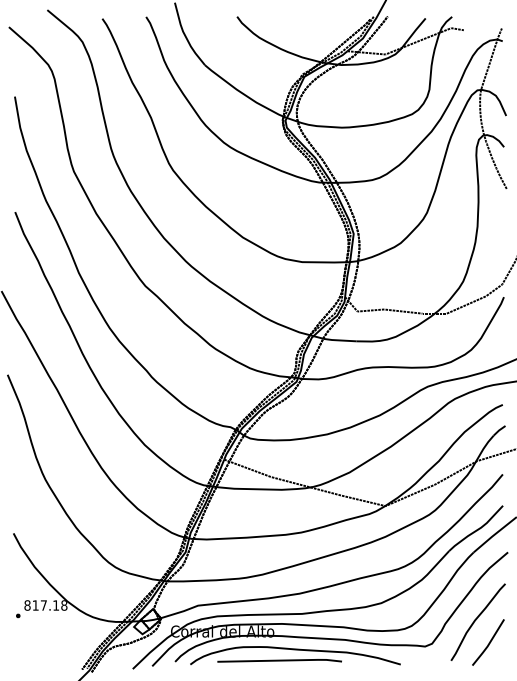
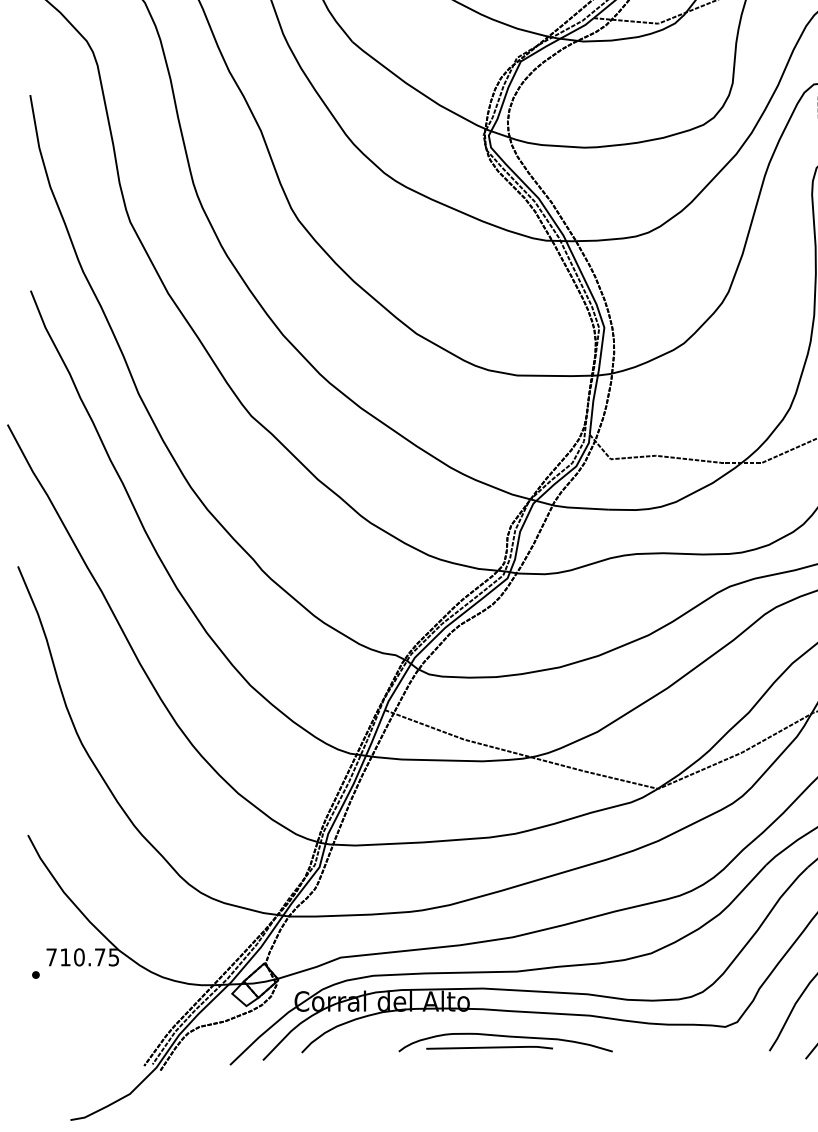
text: (45, 605) -> (82, 957), 817.18 -> 710.75
part: (295, 655) -> (505, 1042), size x0.6

